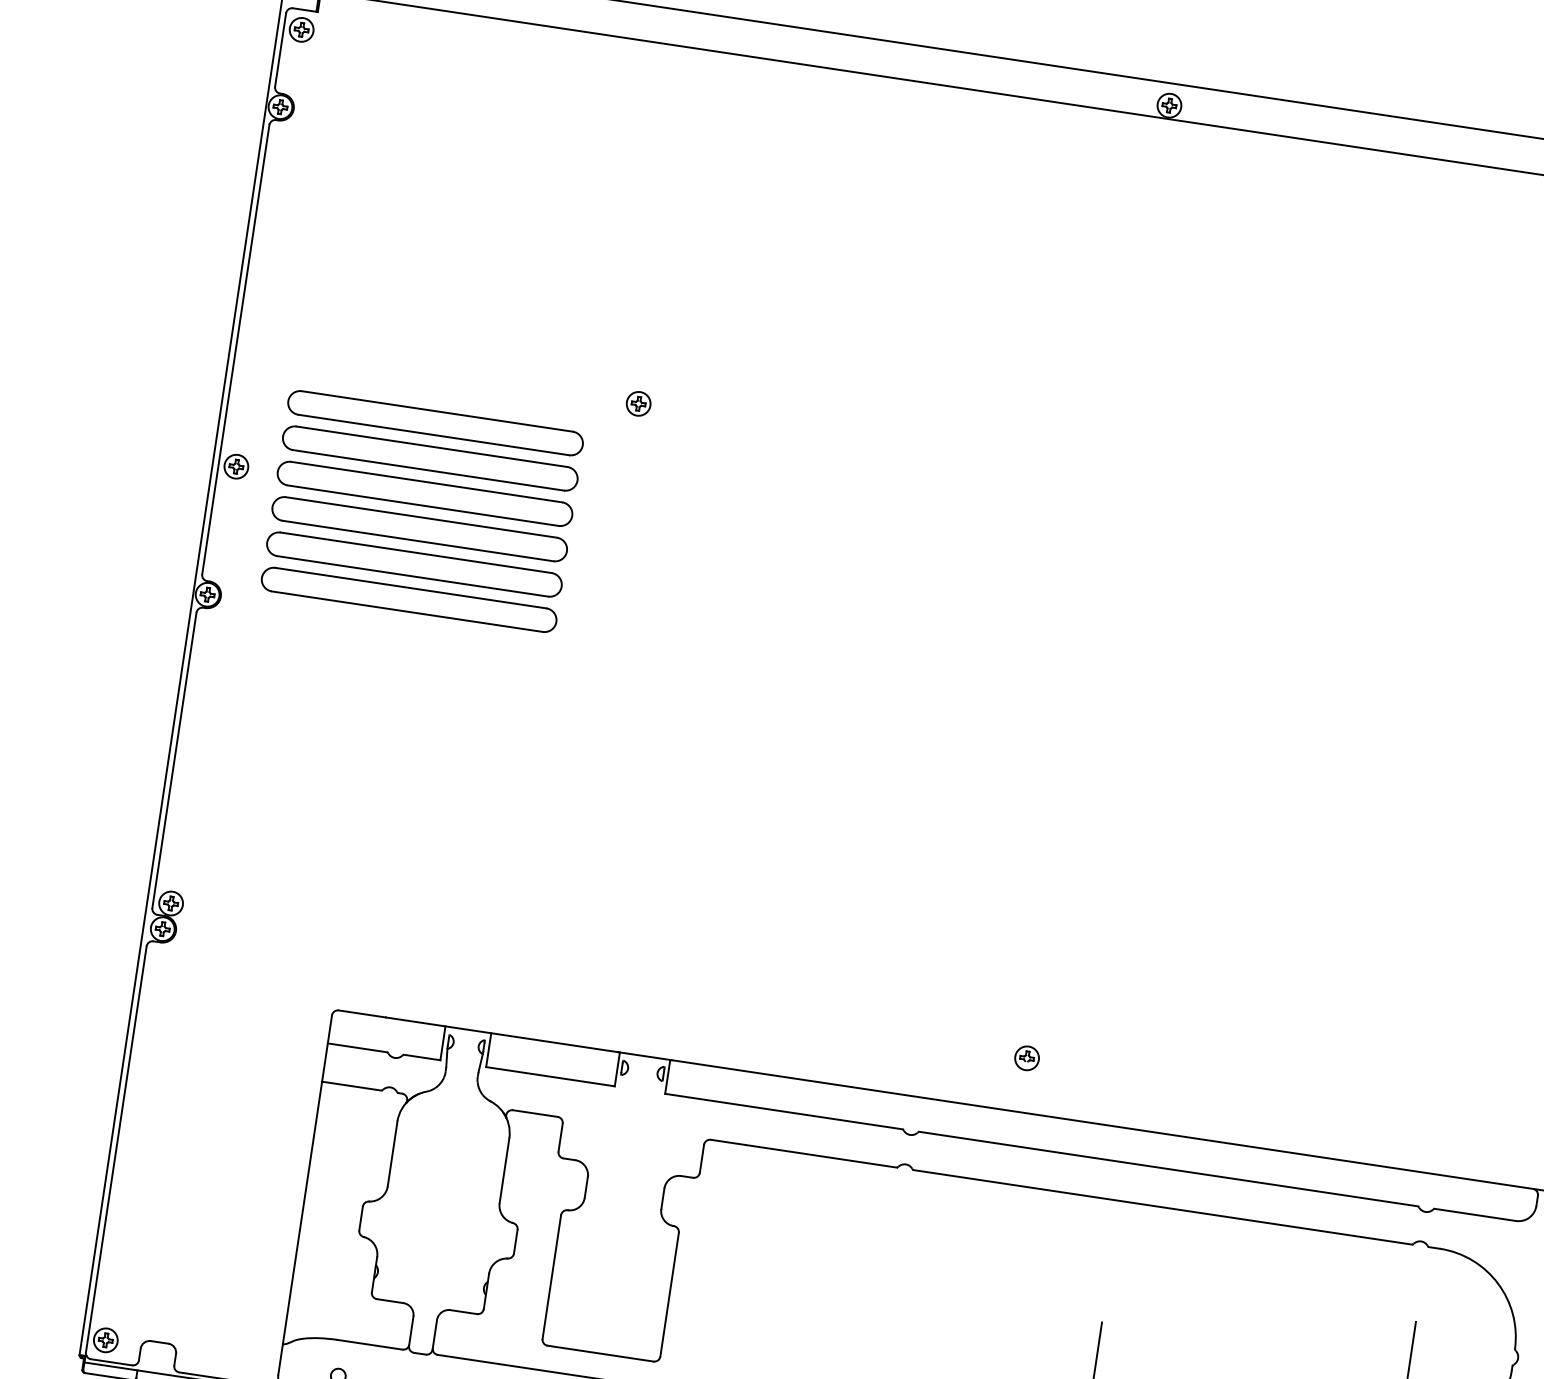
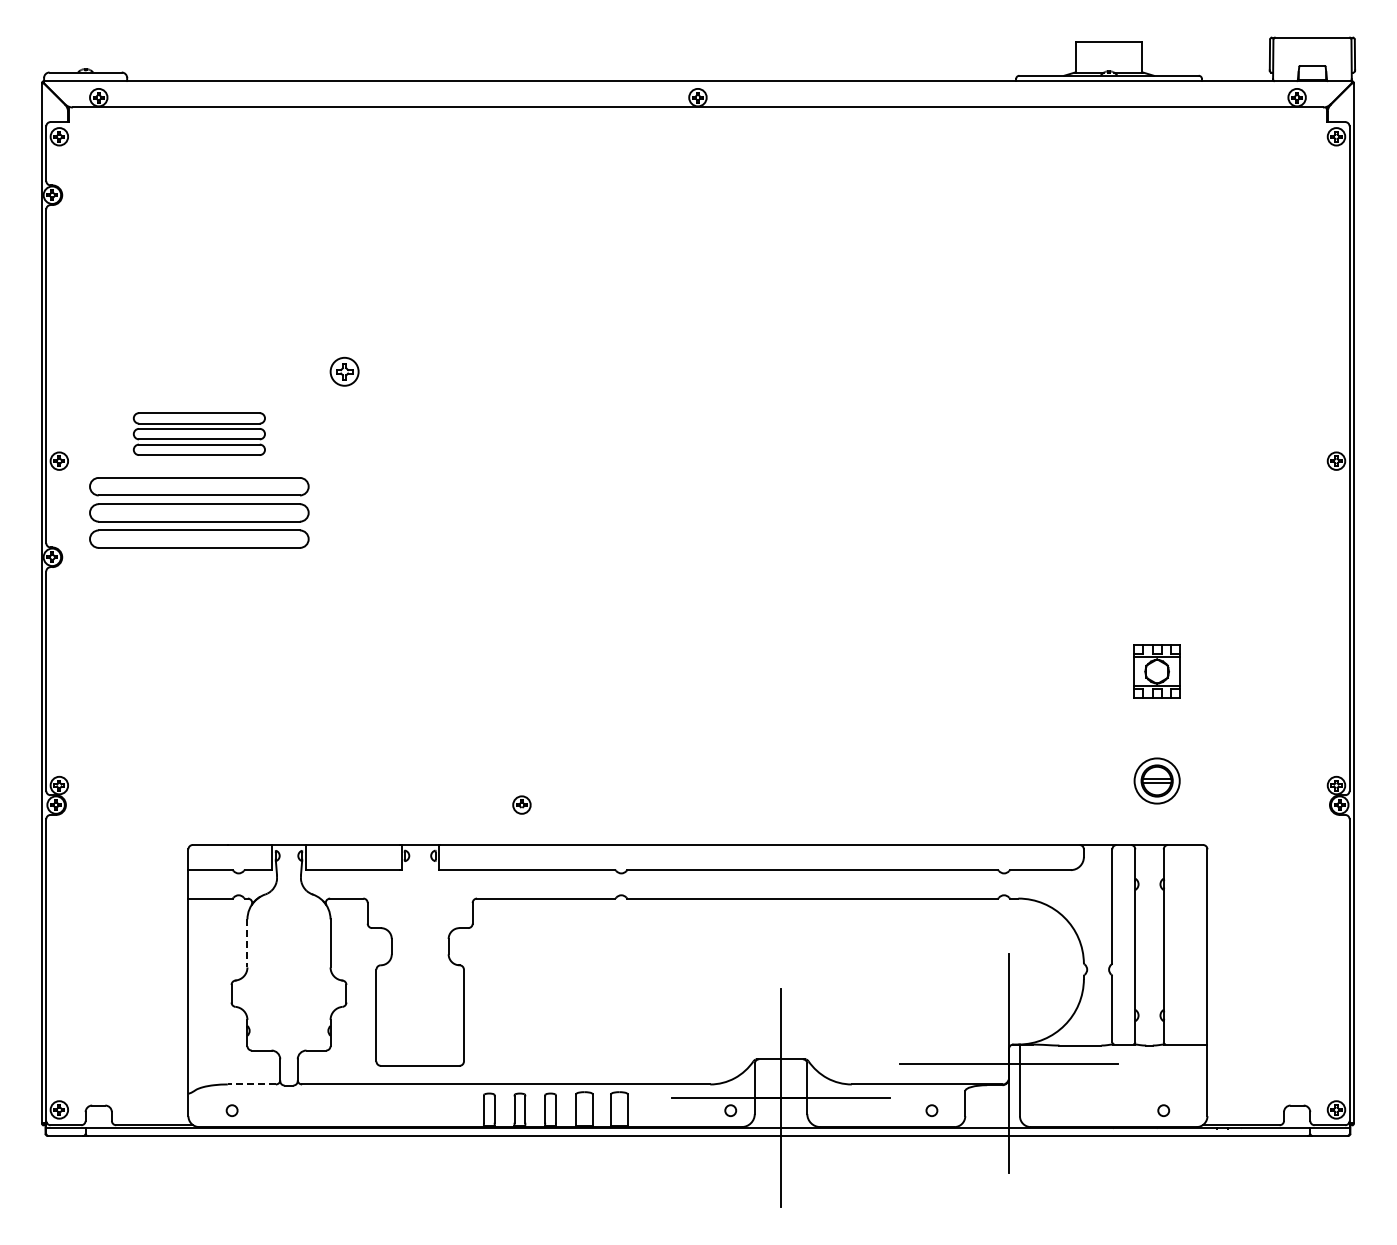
part: (638, 403) -> (344, 371), size x1.6
part: (430, 457) -> (199, 433), size x0.6
part: (1026, 1057) -> (521, 804), moved
line: (392, 1154) -> (247, 943), solid -> dashed
line: (369, 1344) -> (251, 1084), solid -> dashed

